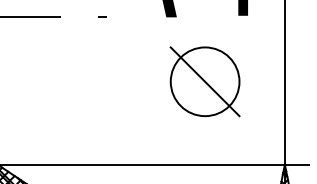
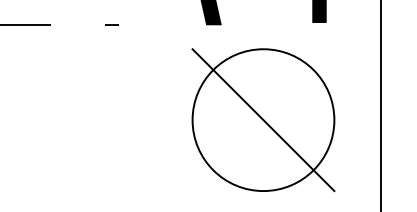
part: (204, 81) -> (262, 119), size x1.4

